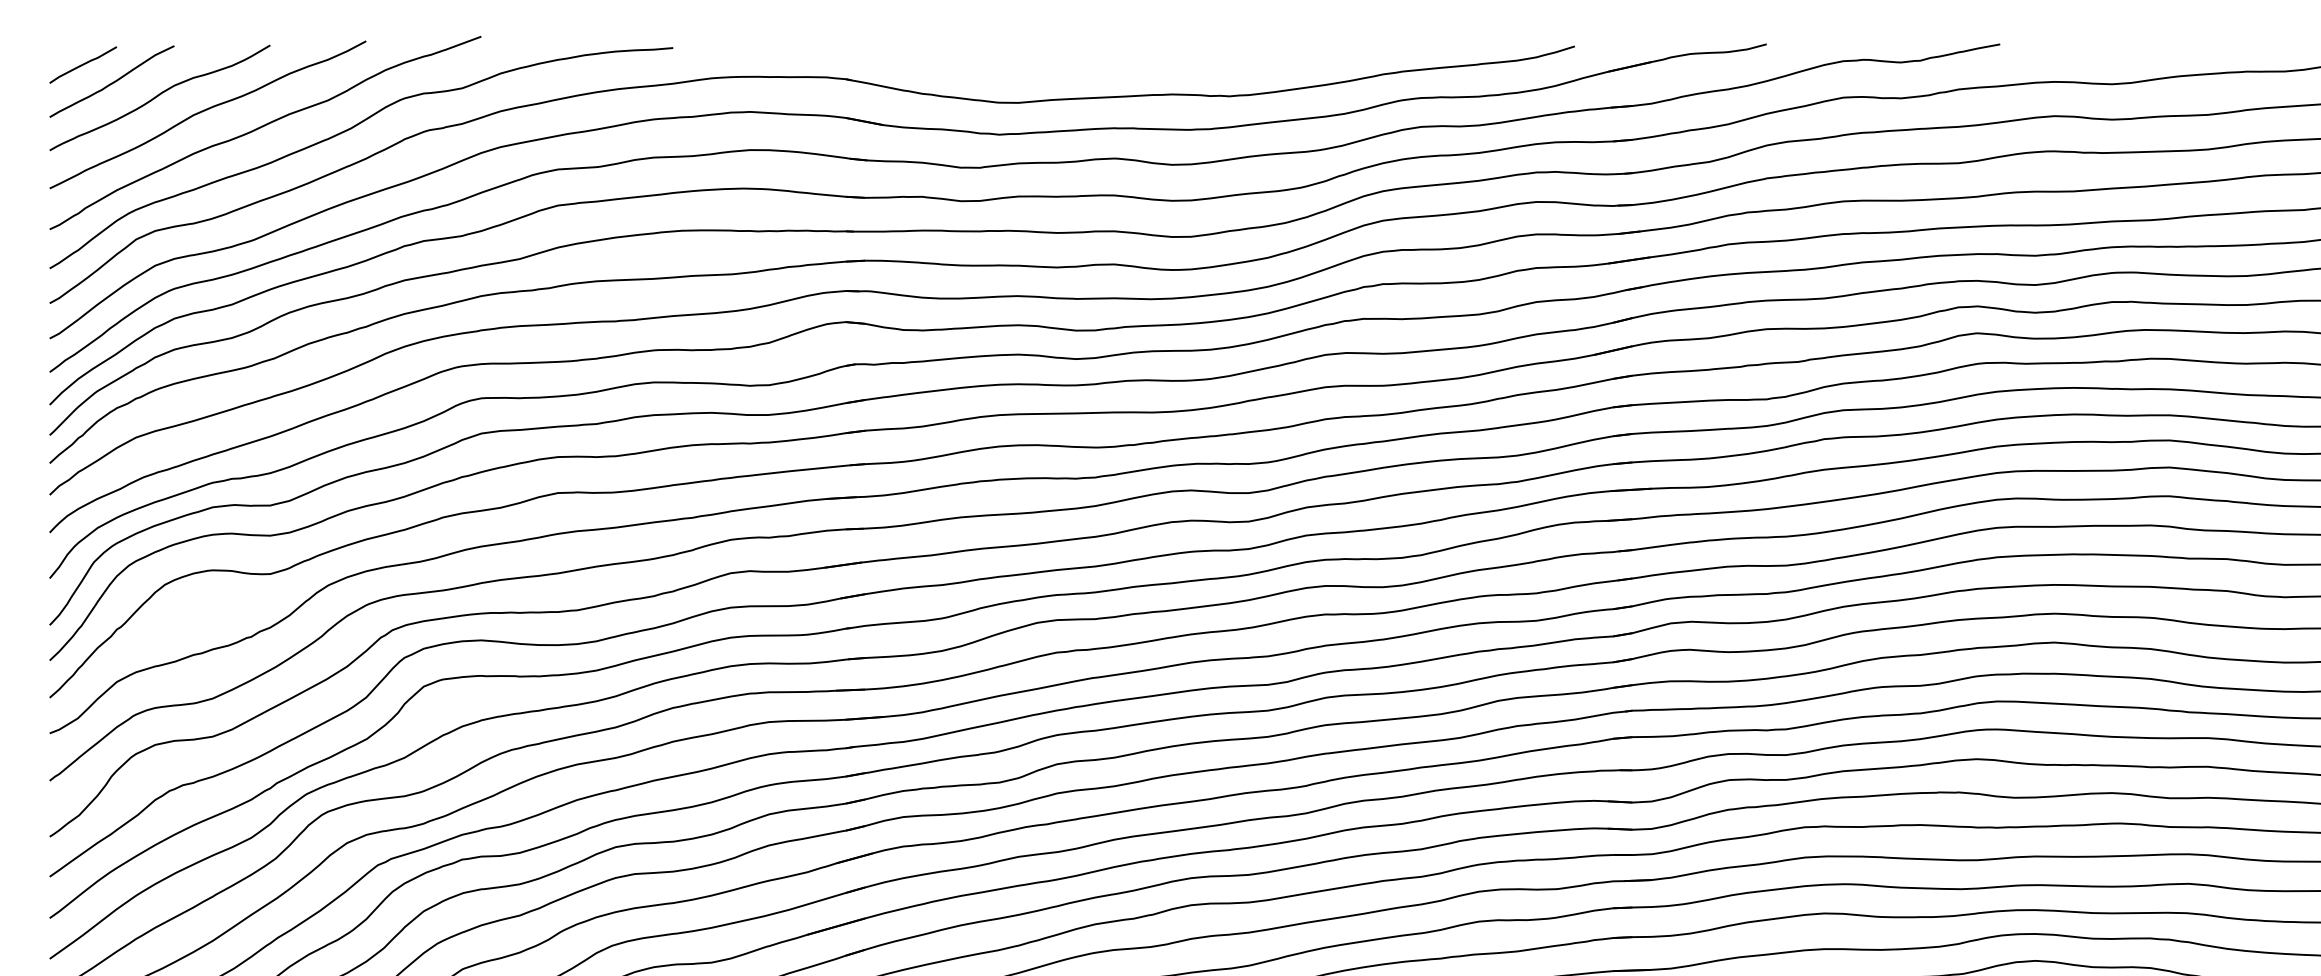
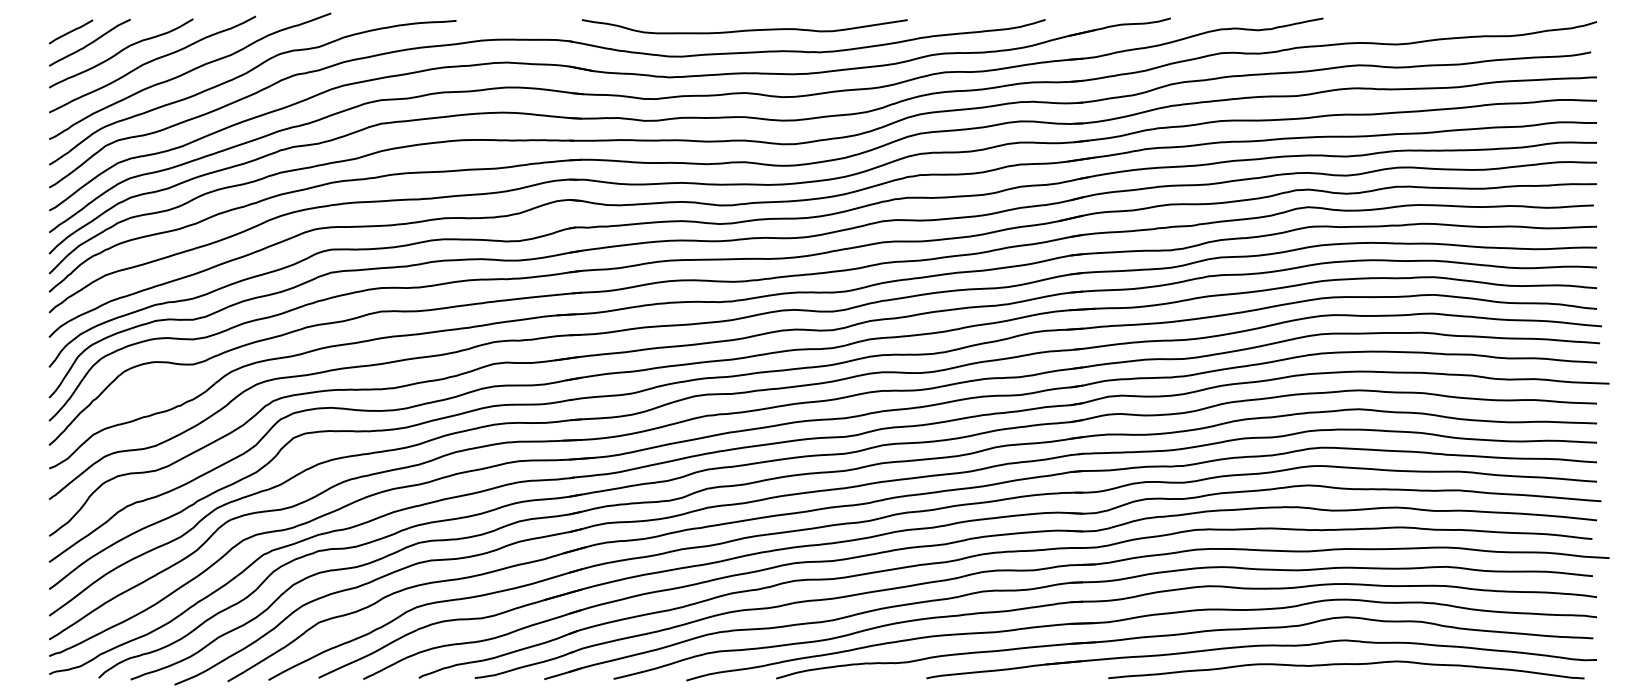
curve: (1114, 61) -> (744, 29), added

